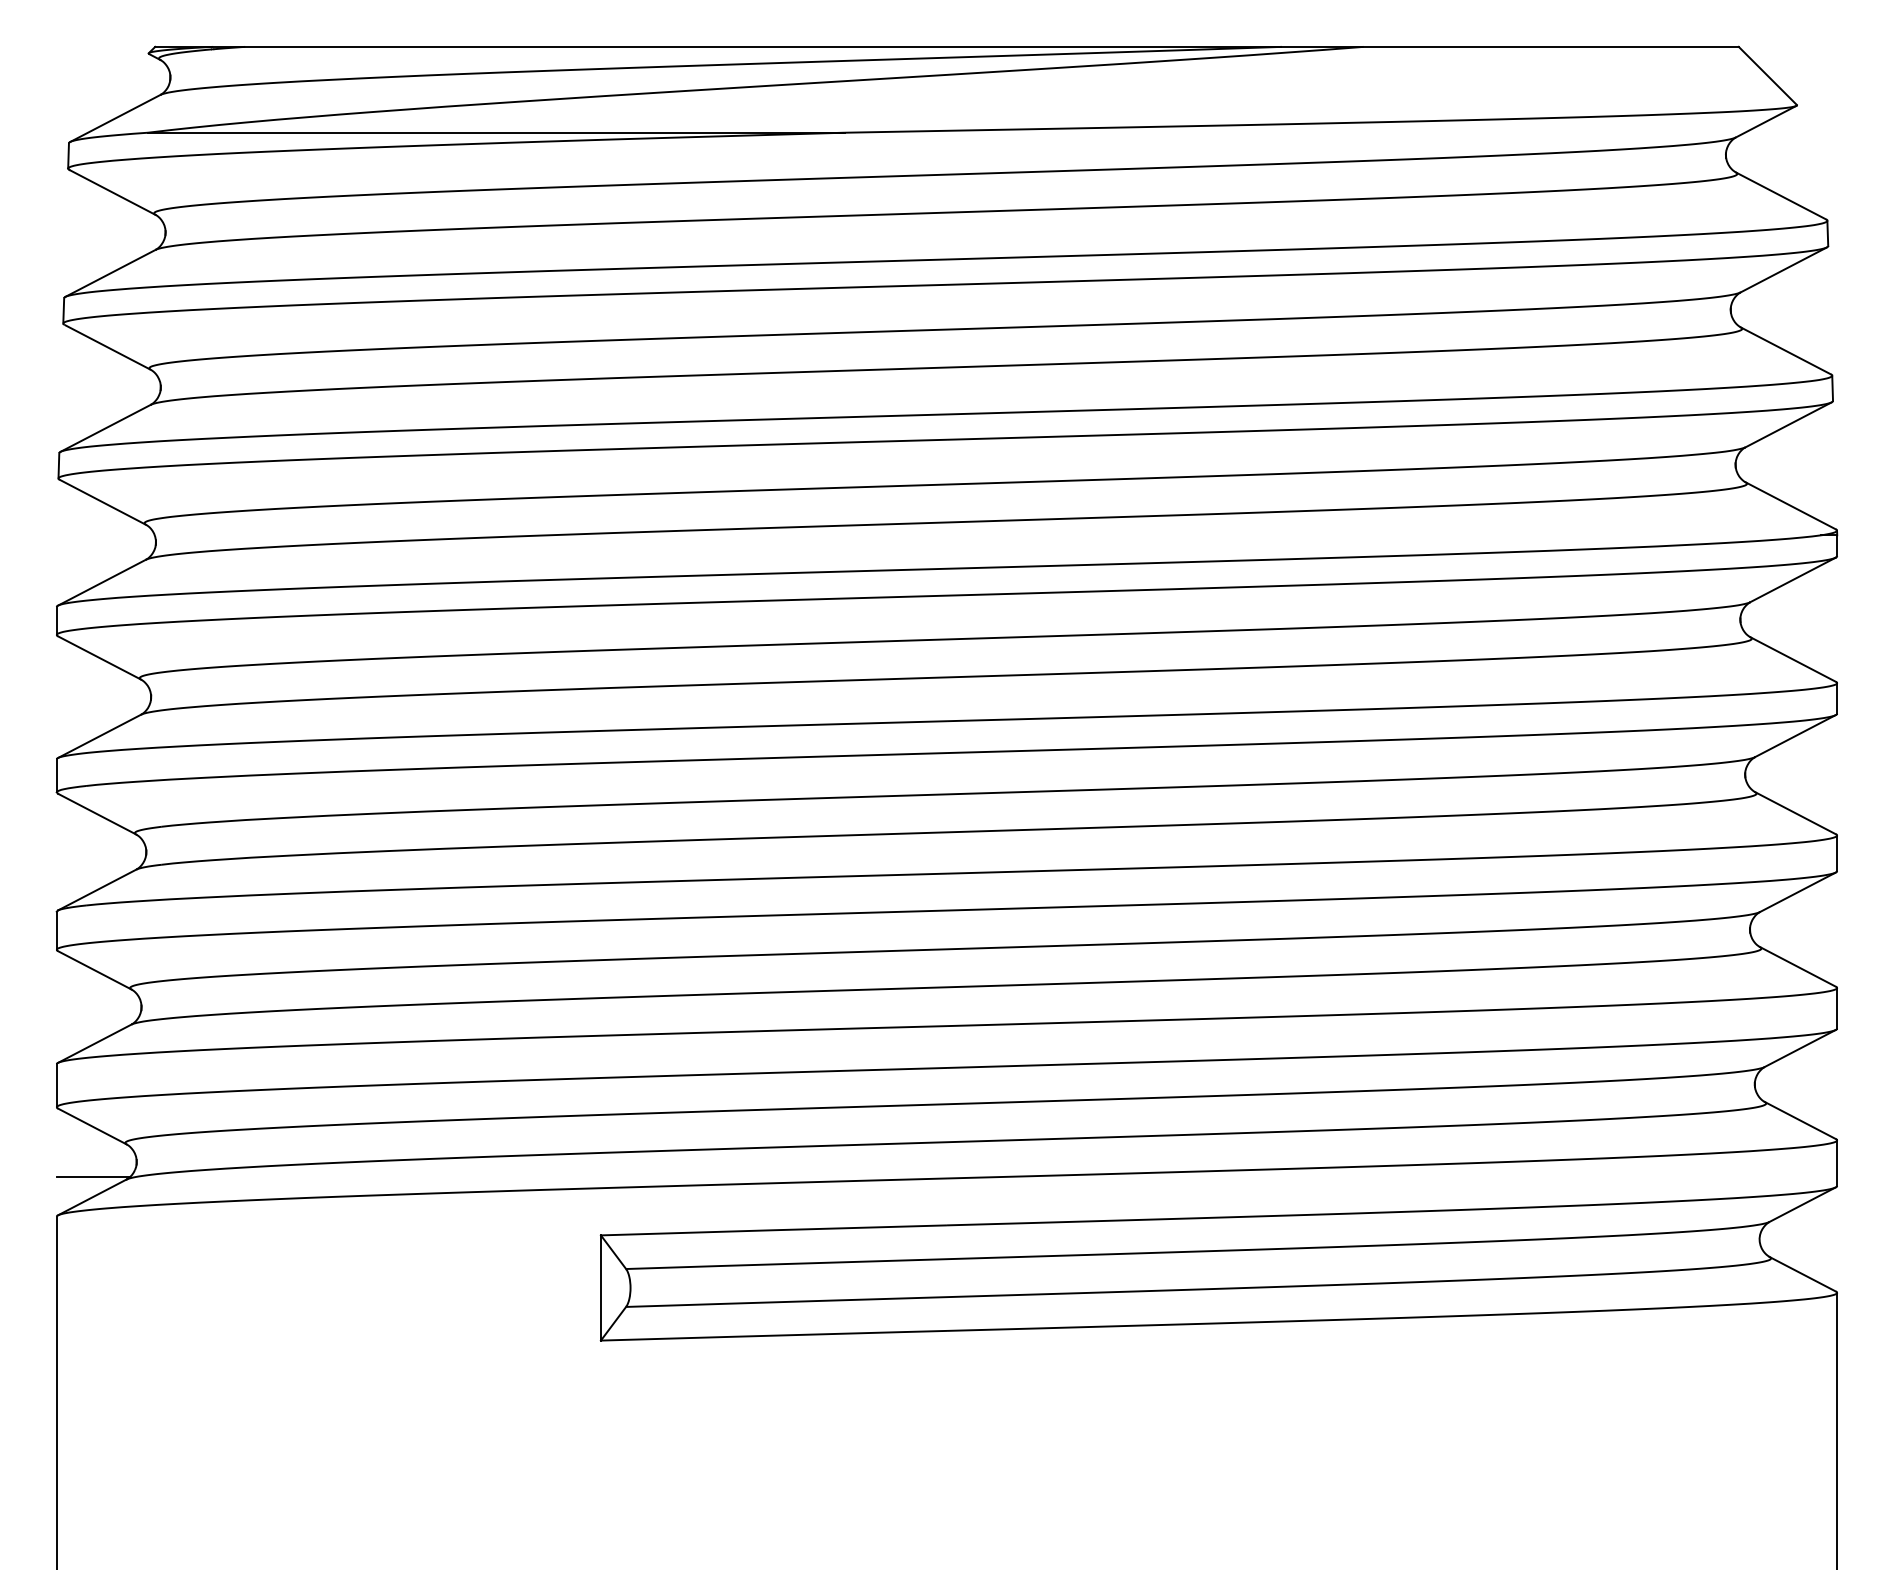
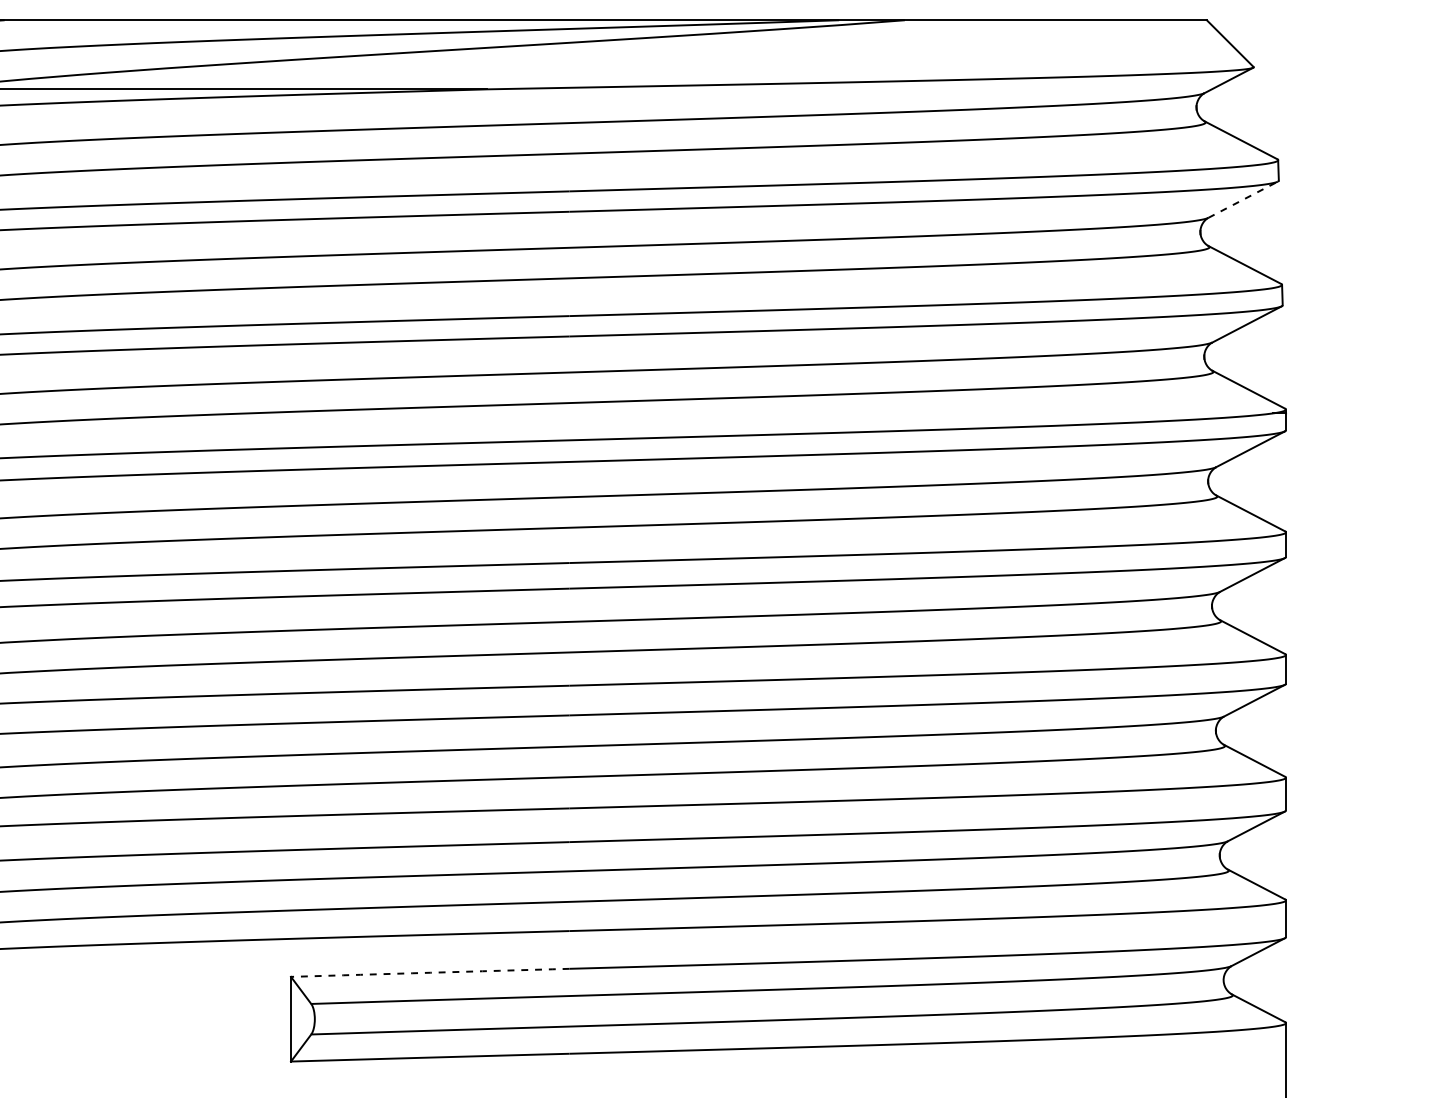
line: (1783, 269) -> (1242, 199), solid -> dashed
arc: (773, 1230) -> (429, 972), solid -> dashed

